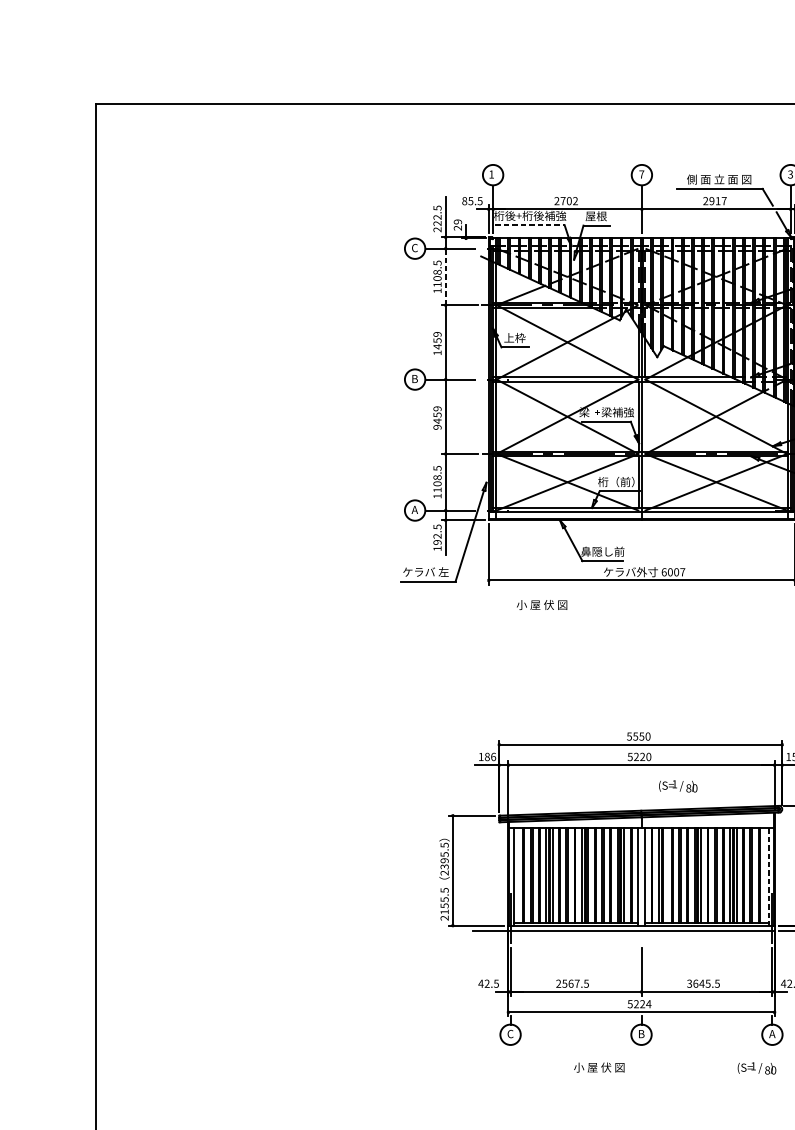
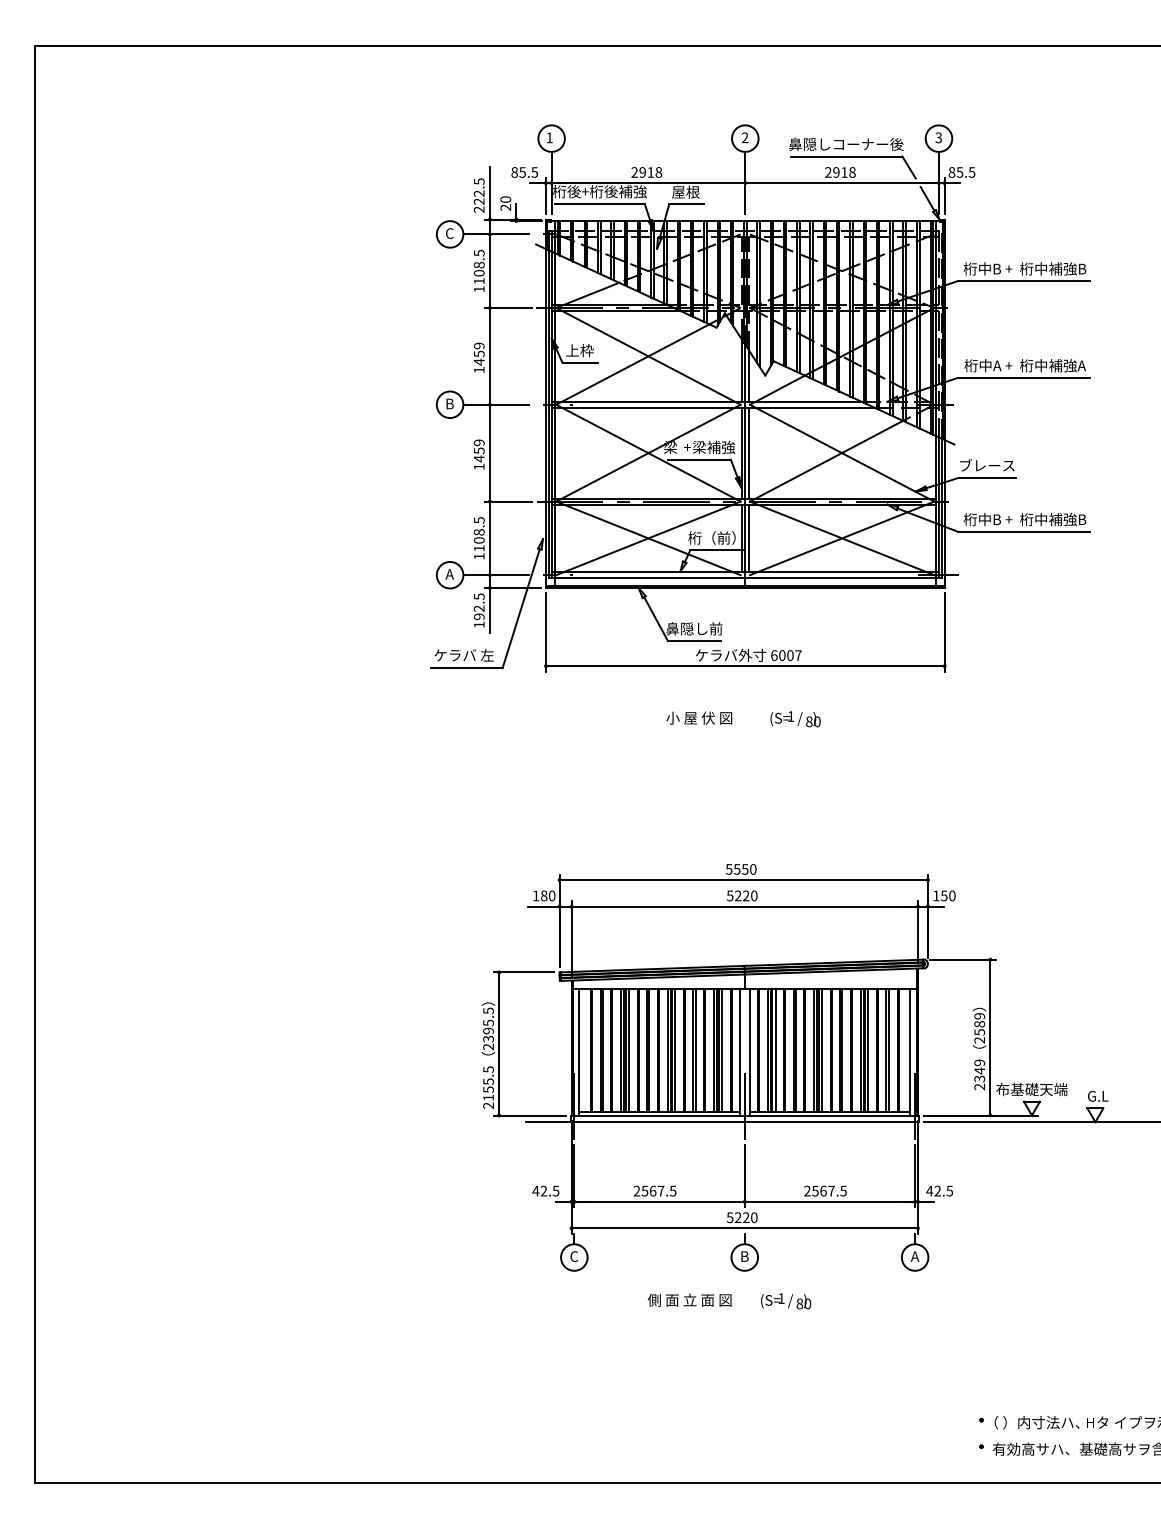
text: (641, 174) -> (744, 137), 7 -> 2
text: (719, 178) -> (846, 143), 側 面 立 面 図 -> 鼻隠しコーナー後
text: (569, 201) -> (650, 172), 2702 -> 2918
text: (724, 201) -> (852, 172), 2917 -> 2918
text: (457, 221) -> (505, 199), 29 -> 20
line: (530, 224) -> (600, 203), dashed -> solid
line: (445, 277) -> (489, 271), dashed -> solid
line: (645, 416) -> (749, 452), added
text: (436, 427) -> (478, 466), 9459 -> 1459
line: (645, 482) -> (749, 538), added
text: (542, 604) -> (699, 717), moved
text: (493, 756) -> (552, 895), 186 -> 180
text: (678, 786) -> (795, 719), moved
line: (665, 875) -> (775, 1050), added
line: (768, 877) -> (910, 1052), dashed -> solid
line: (641, 917) -> (744, 1104), added
text: (698, 983) -> (819, 1190), 3645.5 -> 2567.5
text: (648, 1004) -> (753, 1217), 5224 -> 5220
text: (599, 1067) -> (689, 1299), 小 屋 伏 図 -> 側 面 立 面 図
text: (757, 1068) -> (786, 1301), moved

